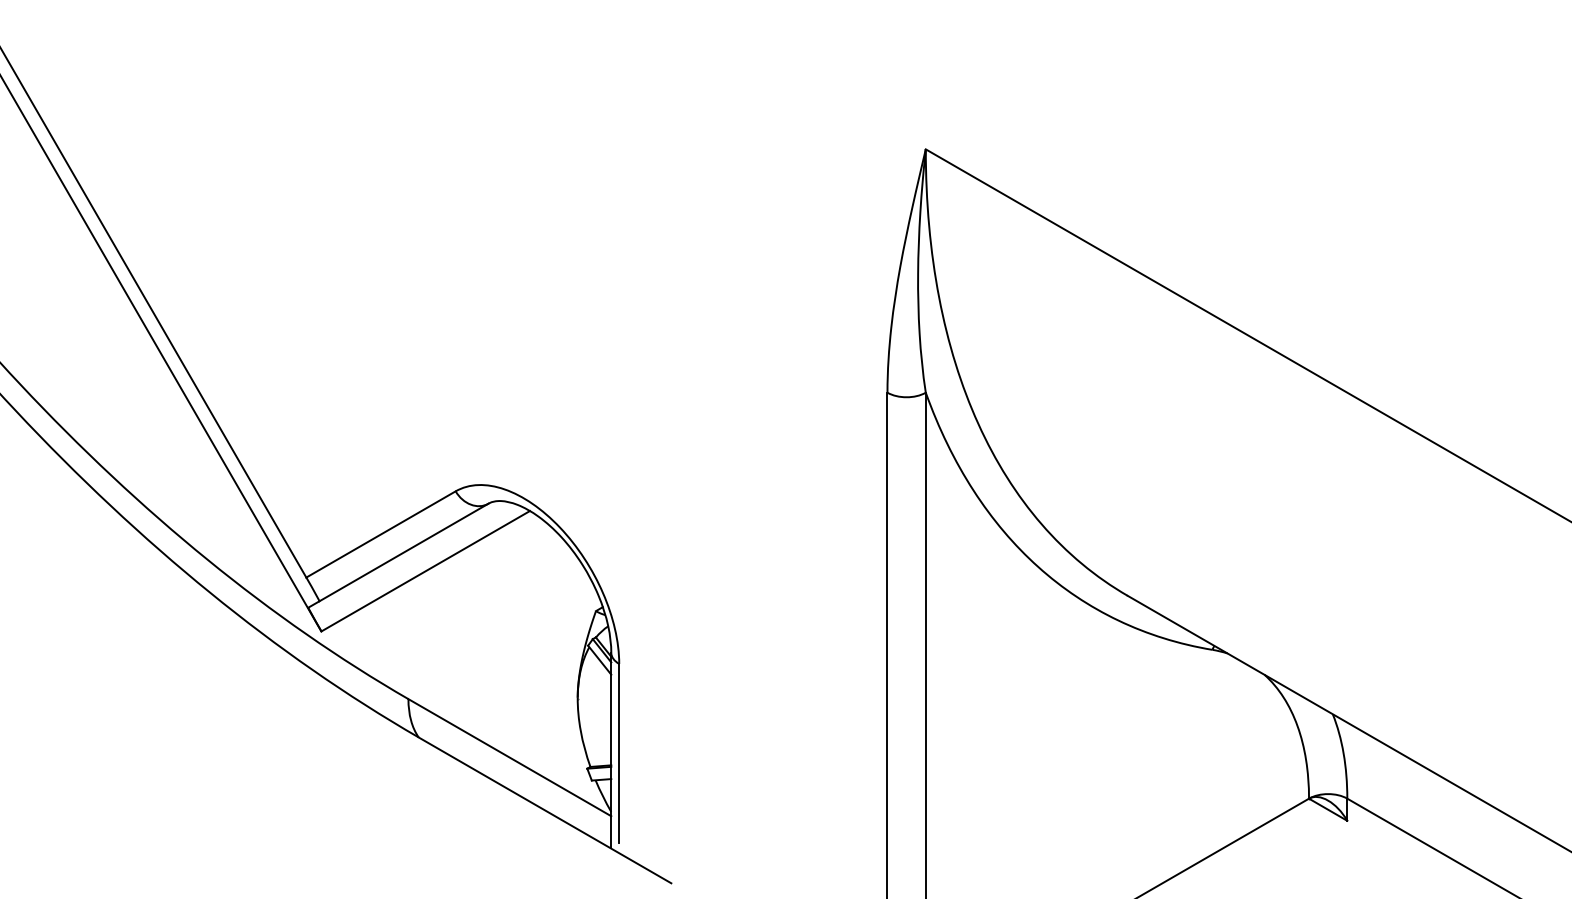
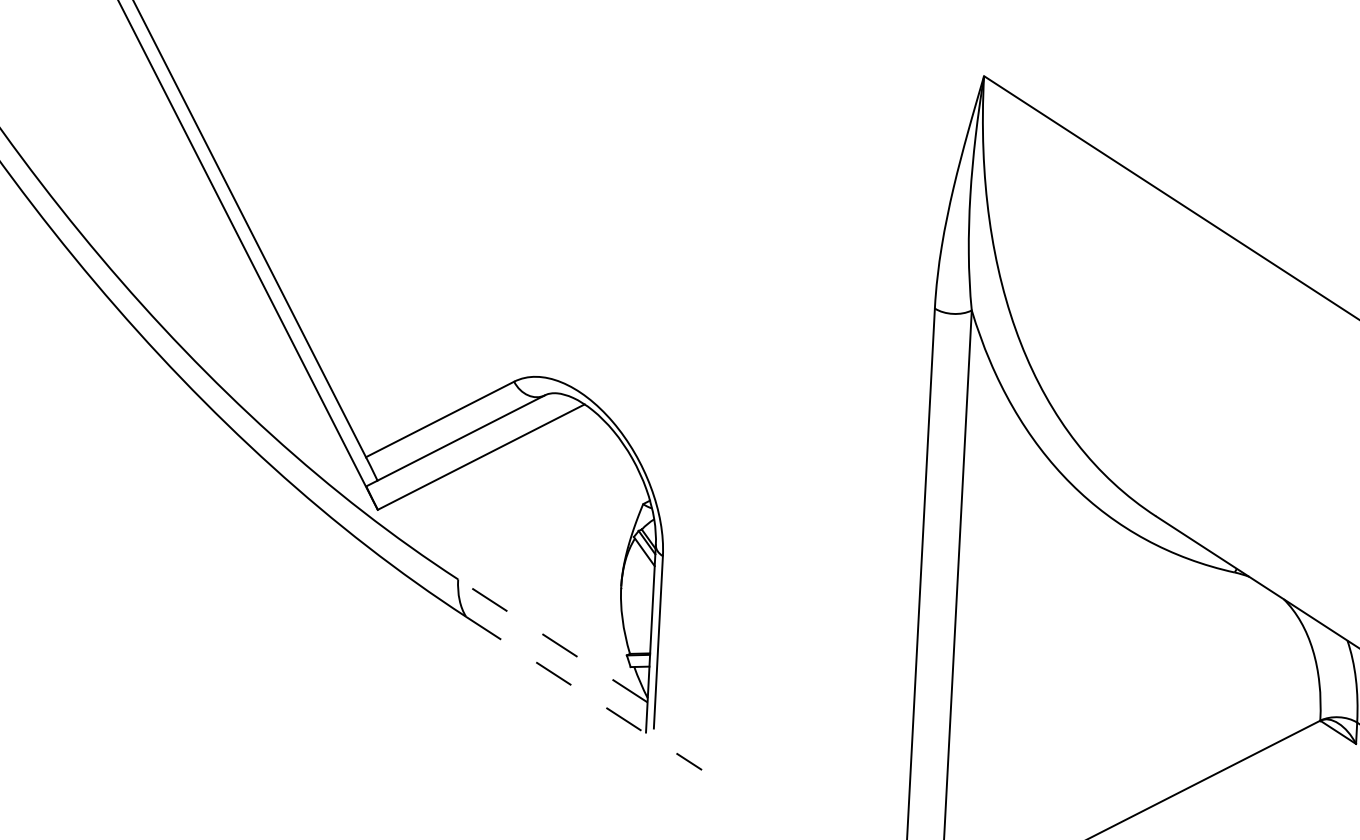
line: (509, 757) -> (552, 640), solid -> dashed
line: (545, 810) -> (584, 693), solid -> dashed

